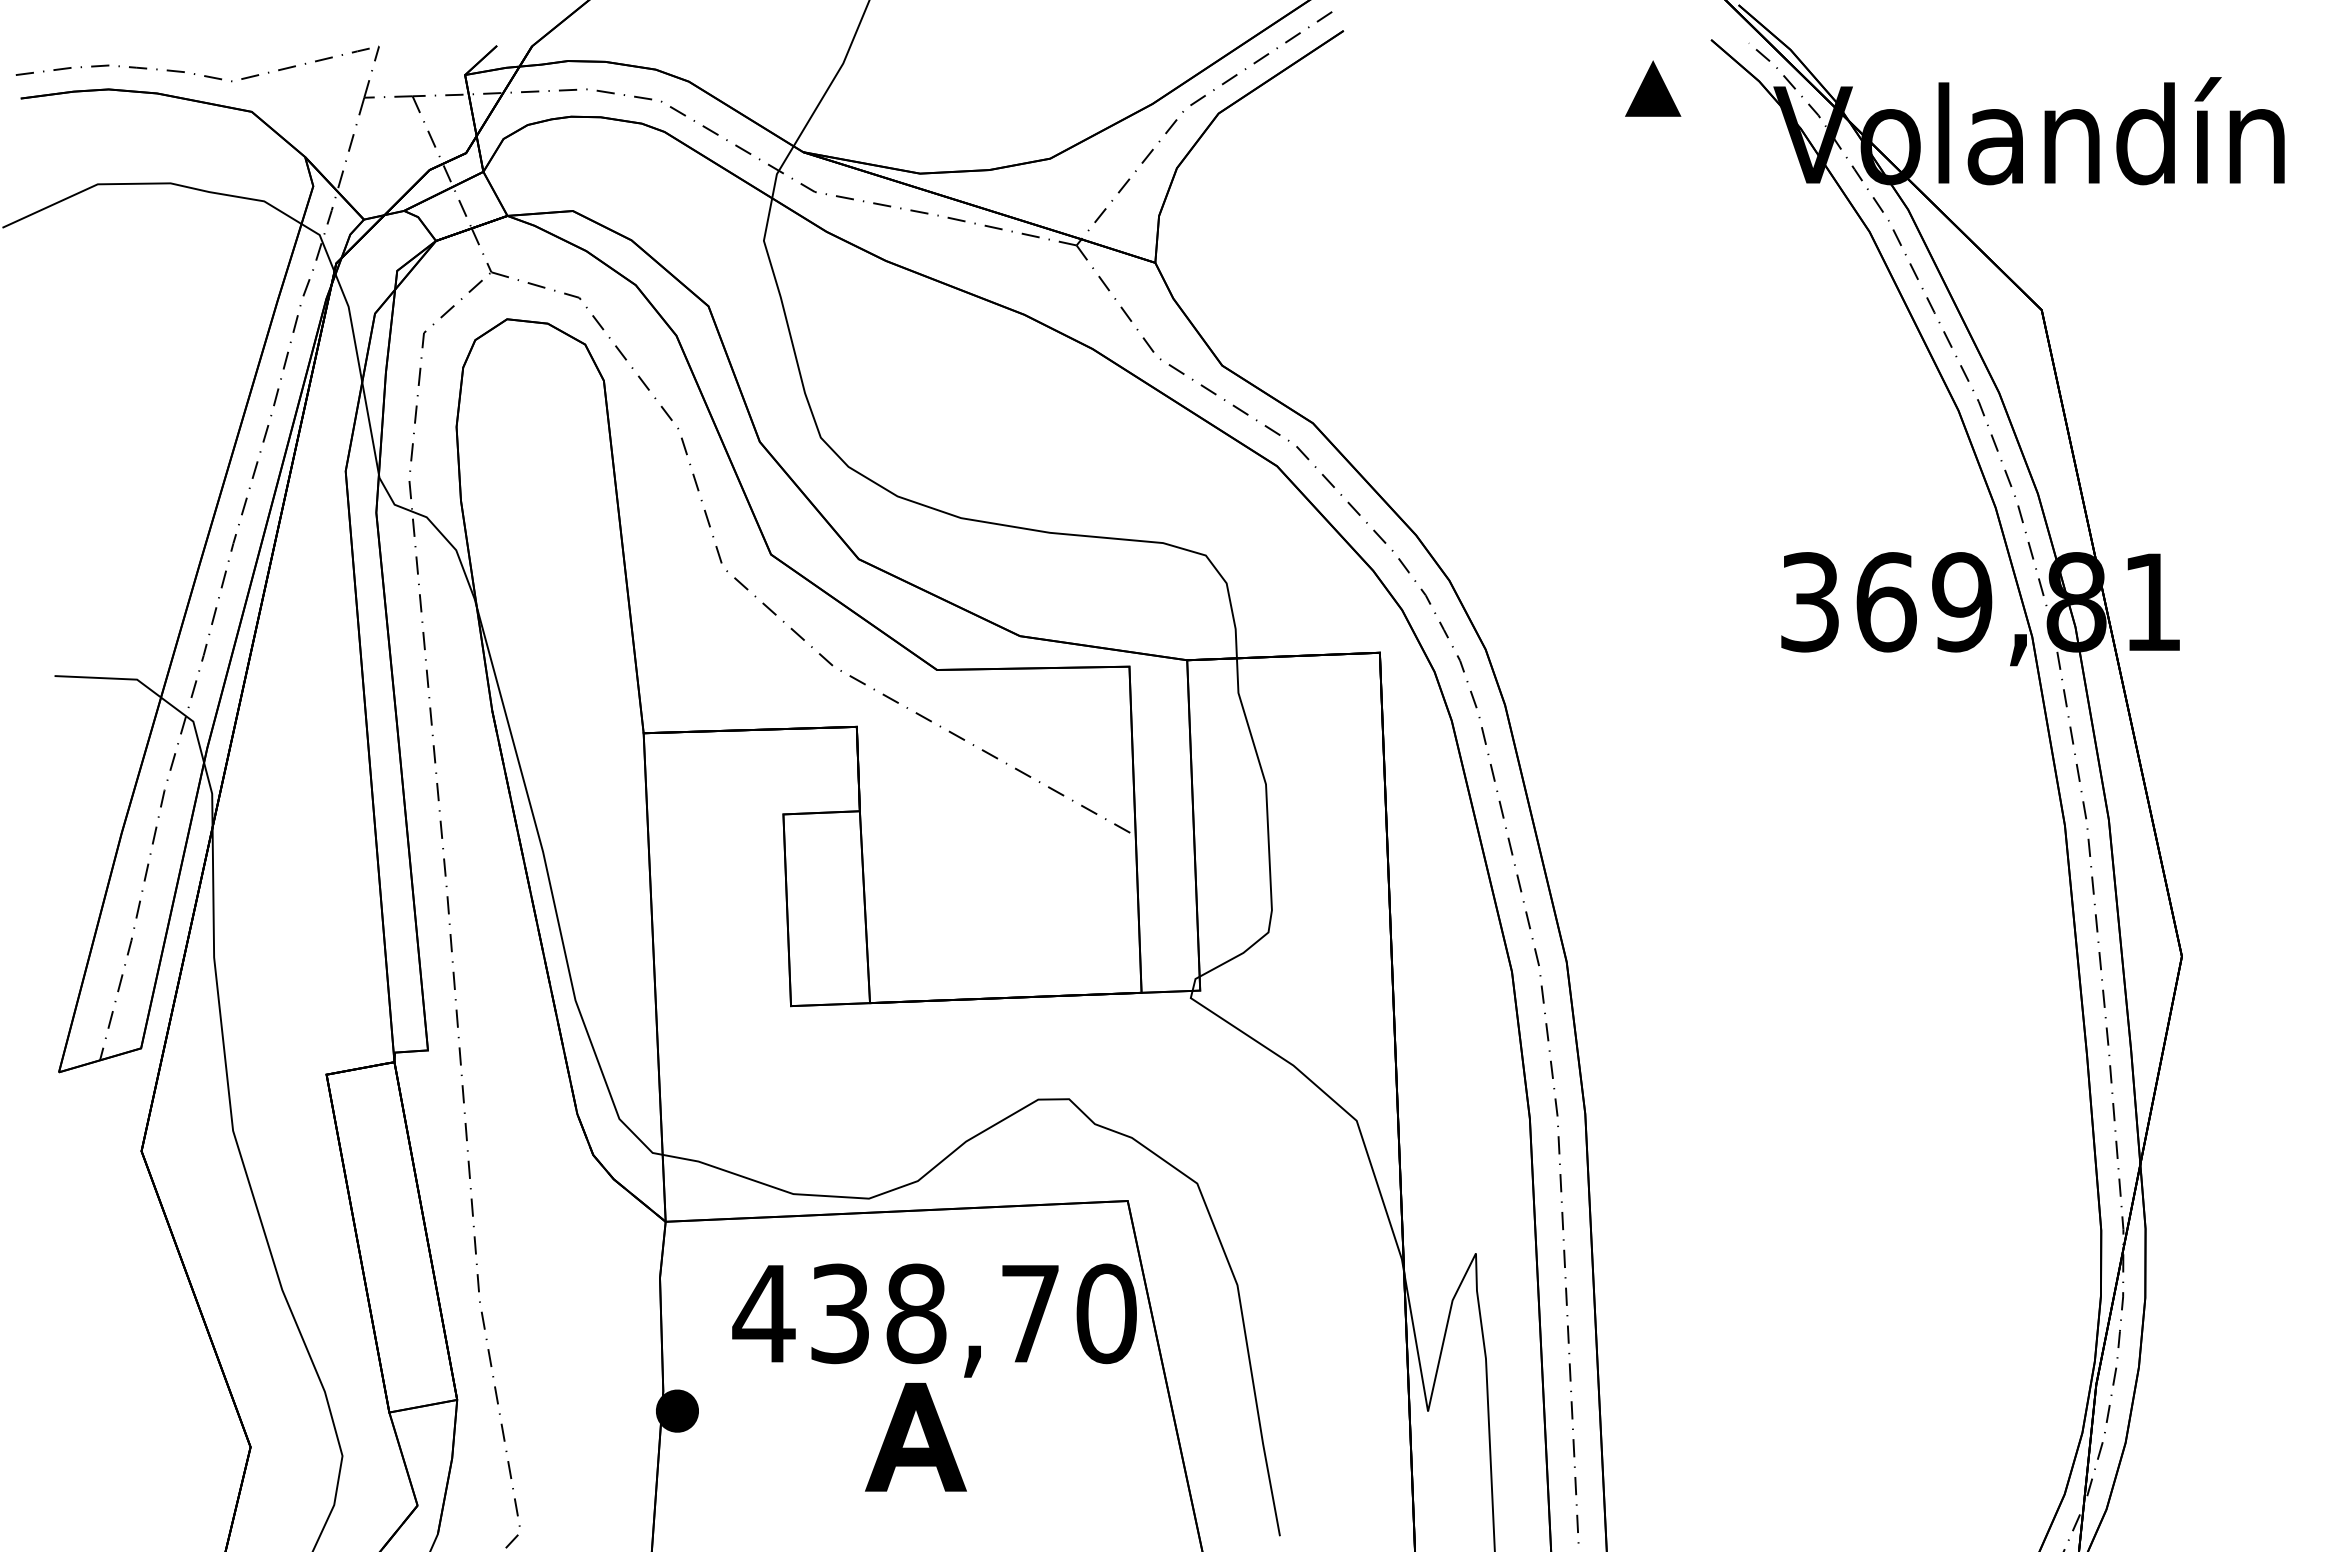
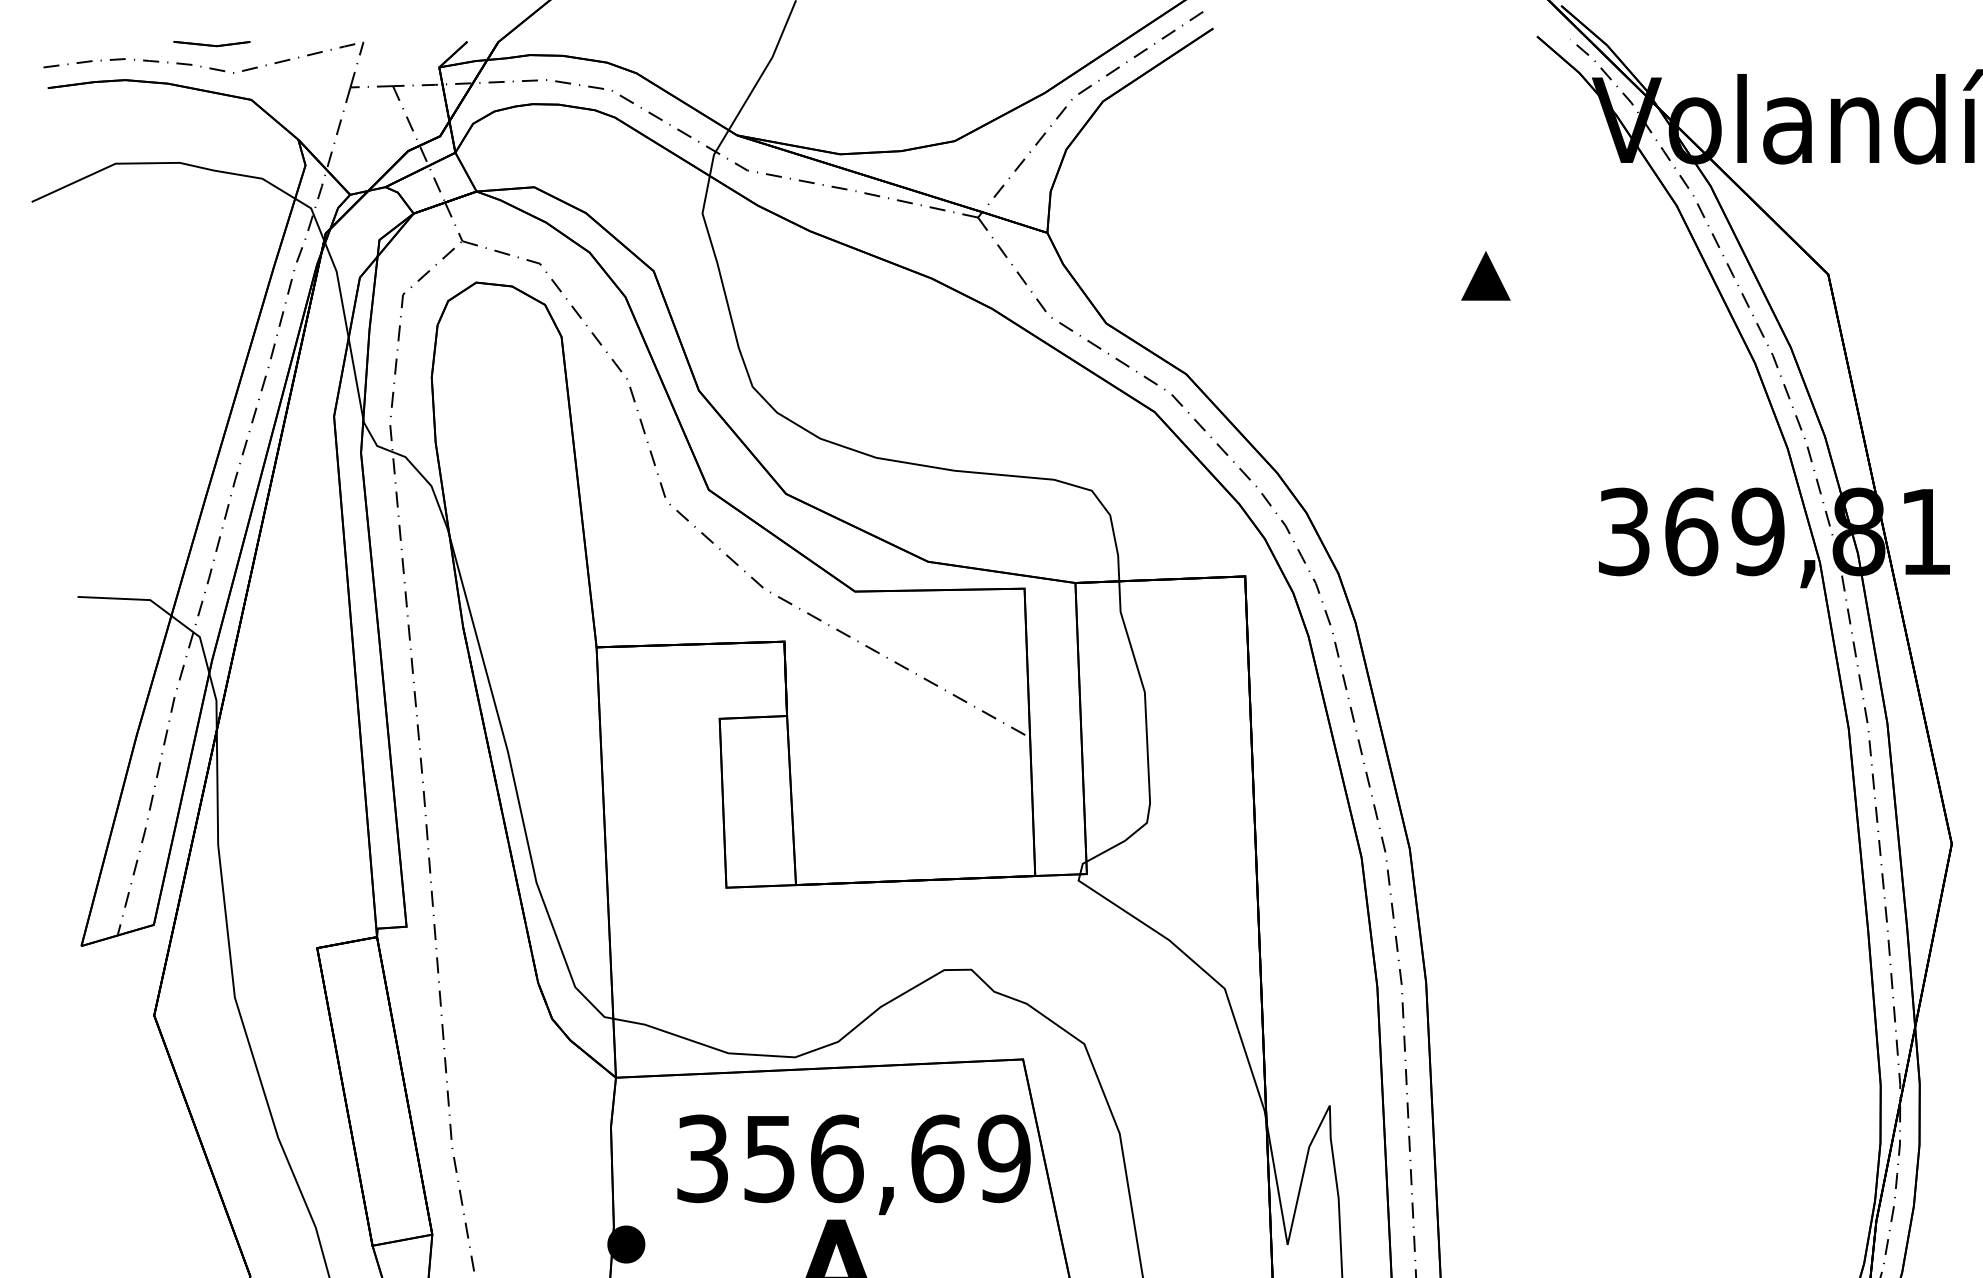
part: (206, 48) -> (211, 44), added
part: (1653, 88) -> (1486, 275), moved
text: (934, 1313) -> (852, 1158), 438,70 -> 356,69

